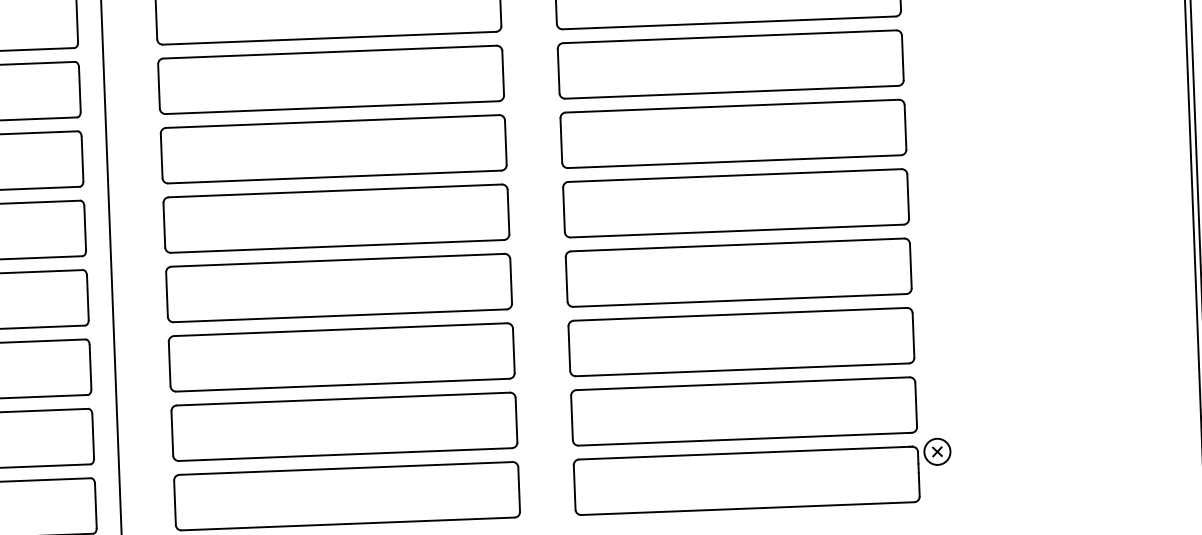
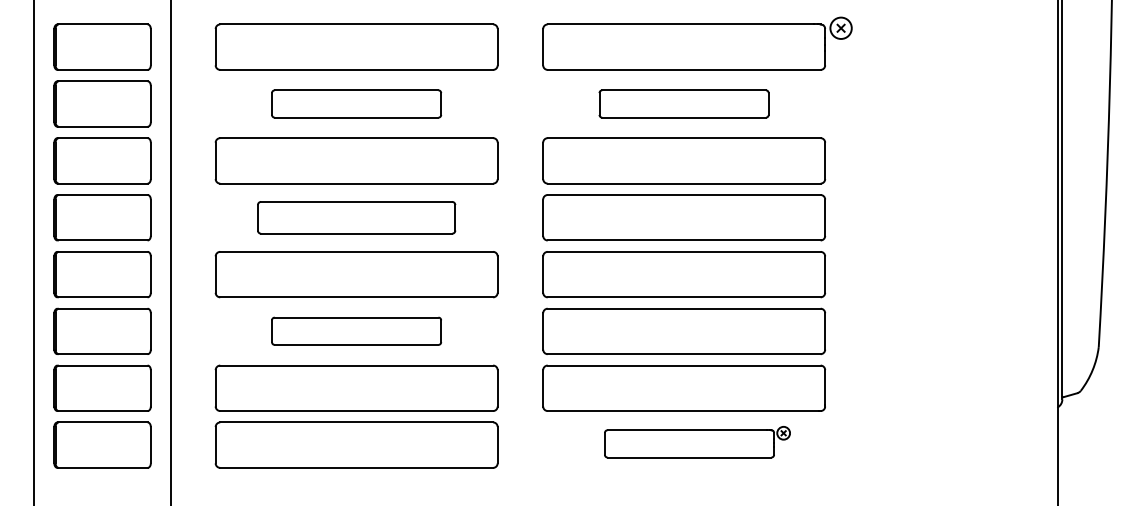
part: (729, 63) -> (683, 103), size x0.6
part: (330, 79) -> (356, 103), size x0.6
part: (336, 218) -> (356, 217), size x0.7
part: (341, 356) -> (356, 330), size x0.6
part: (762, 475) -> (697, 441), size x0.6

